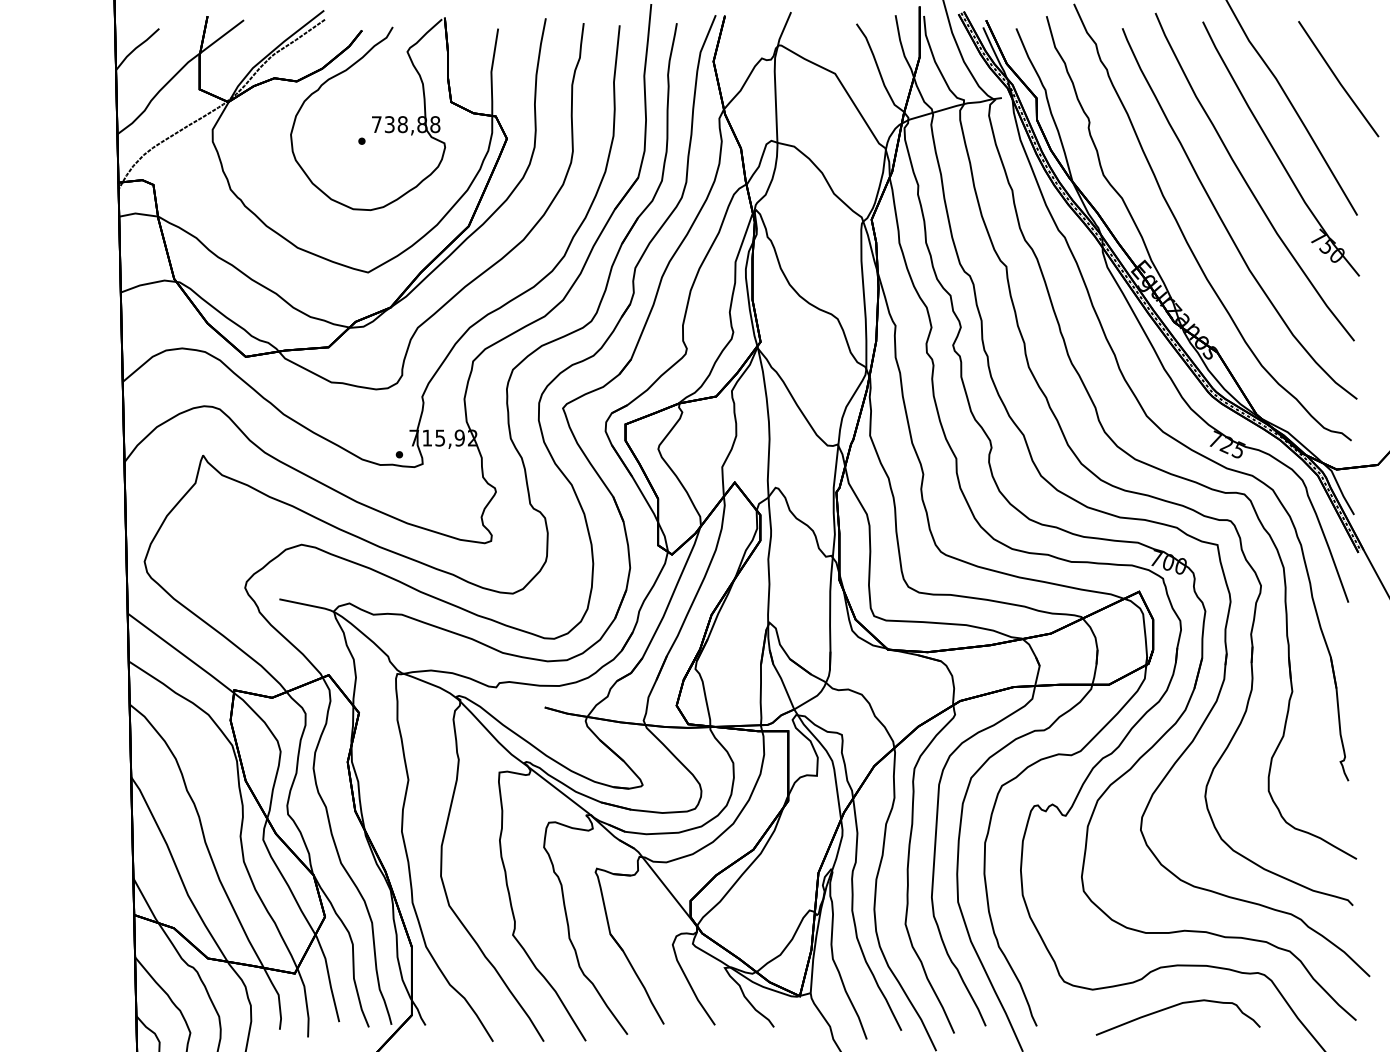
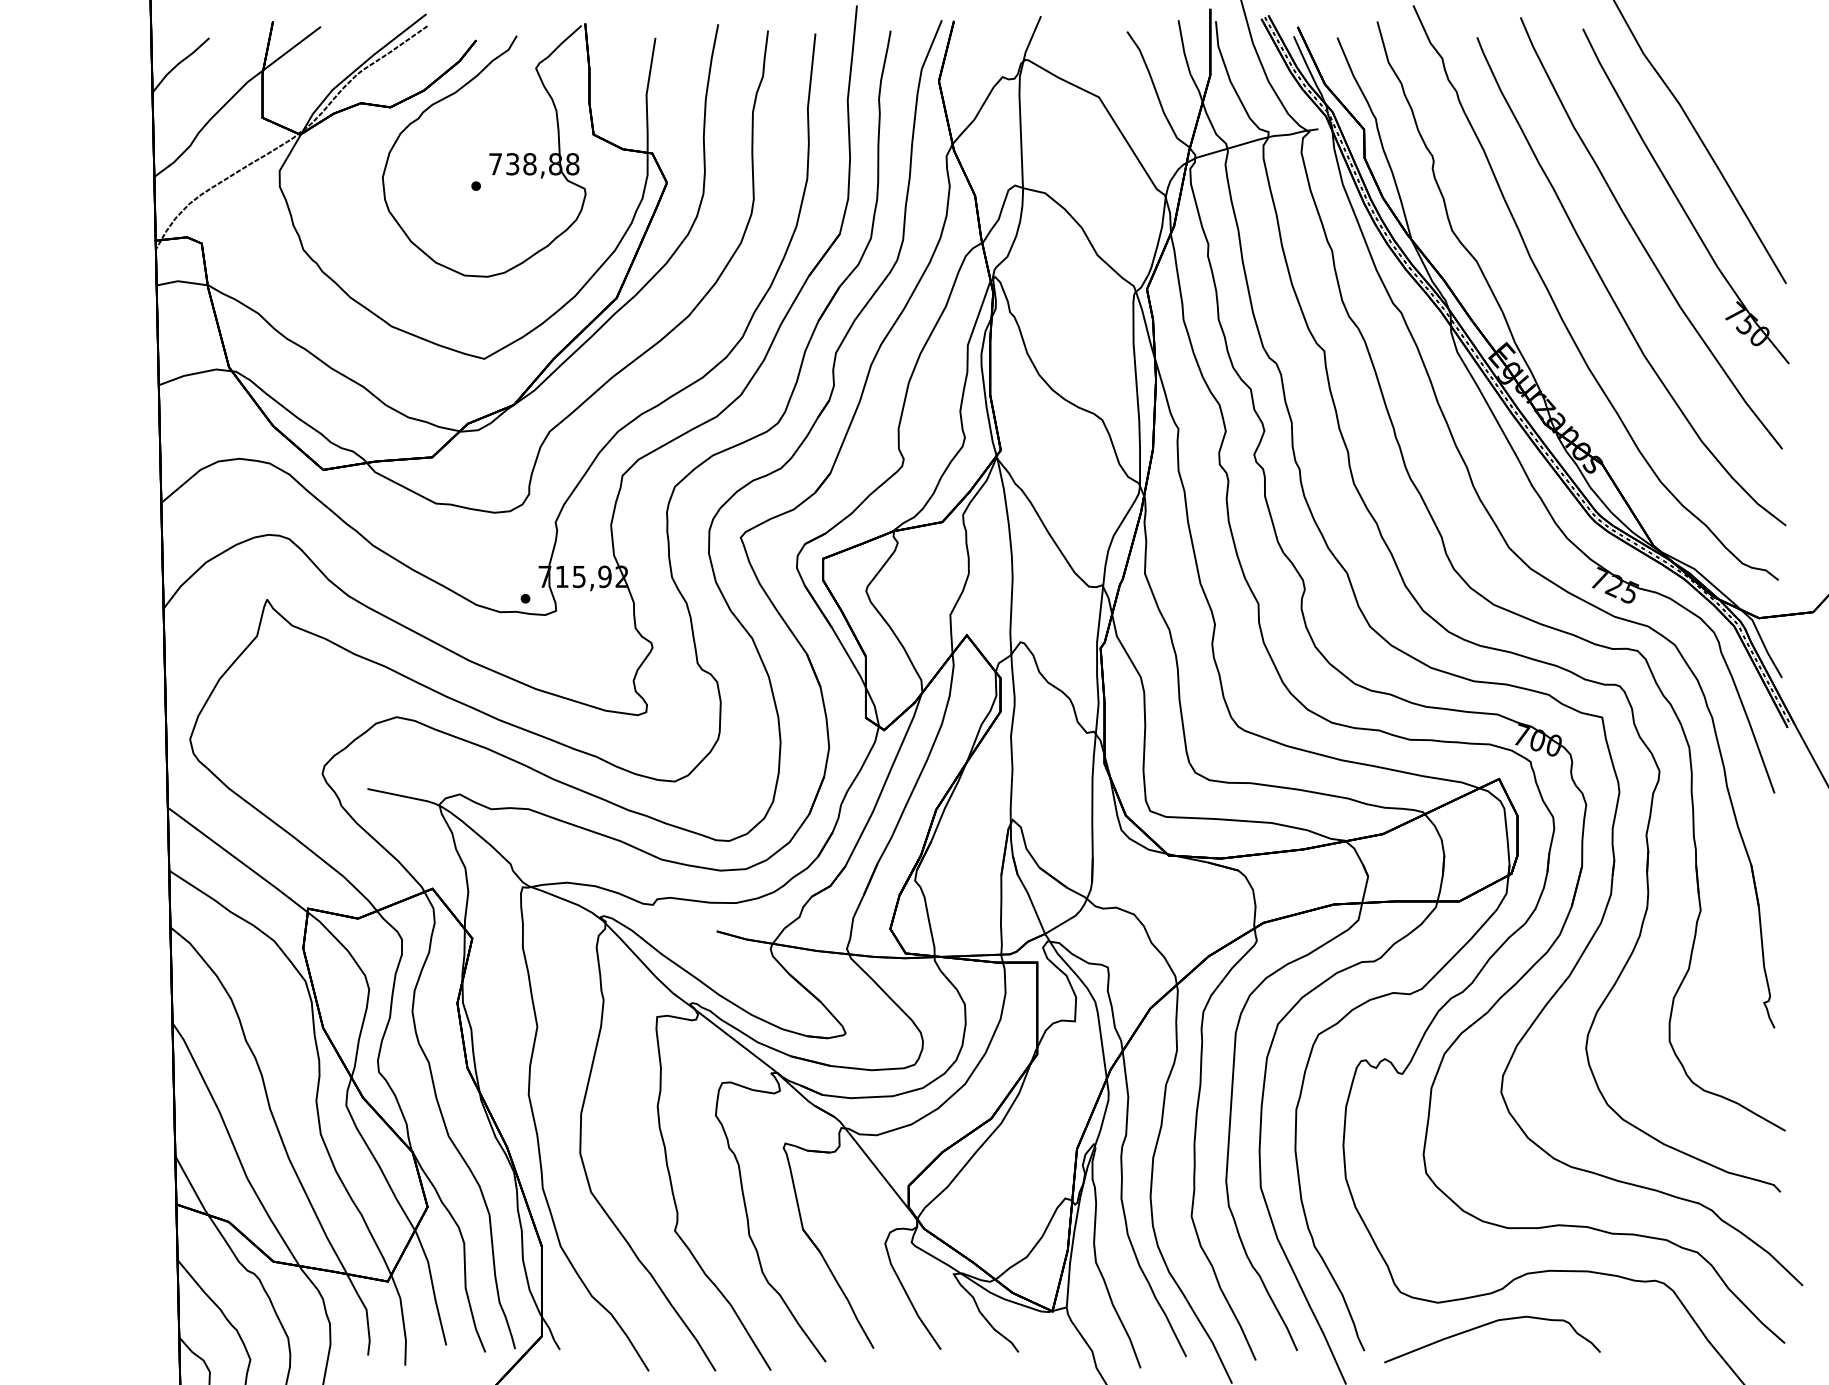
line: (1337, 78) -> (1760, 103), removed
curve: (1173, 1006) -> (1486, 1325), moved

